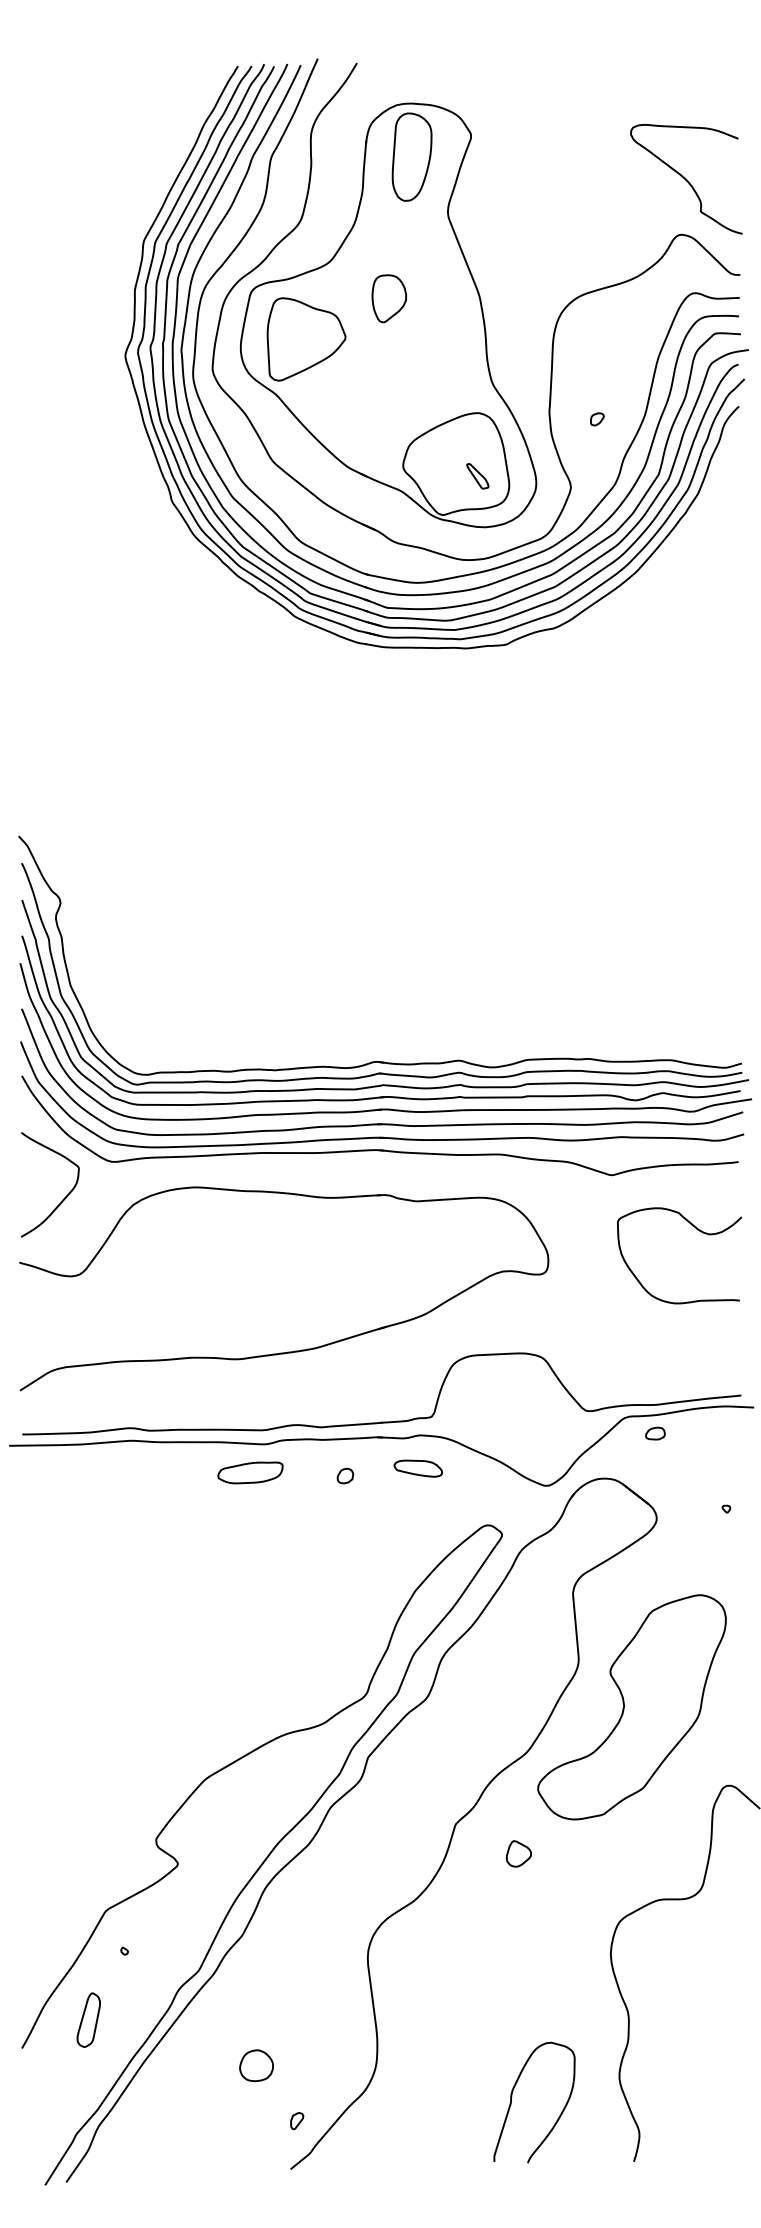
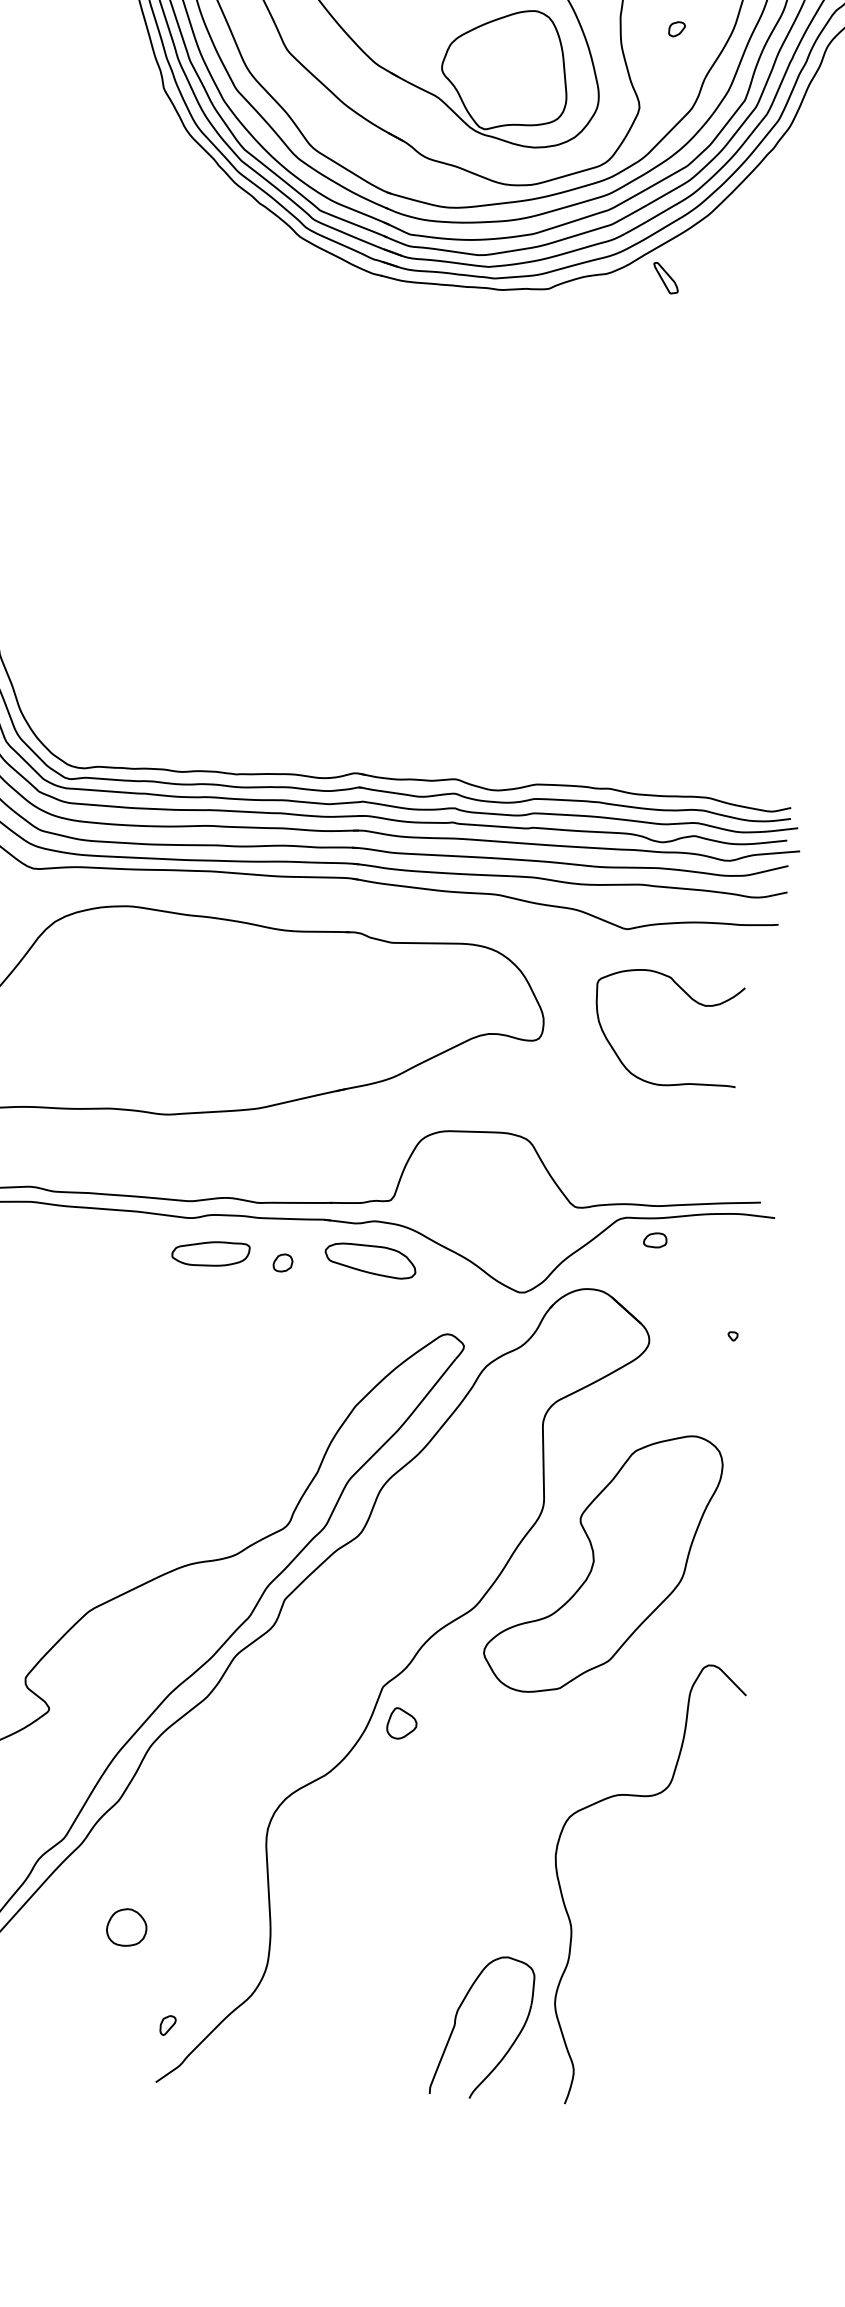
part: (477, 476) -> (665, 278), moved
curve: (697, 1230) -> (691, 1000), moved
part: (417, 1468) -> (369, 1260), size x1.6
part: (250, 1472) -> (210, 1253), moved
part: (518, 1853) -> (401, 1723), moved
part: (256, 2065) -> (126, 1927), moved
part: (512, 2097) -> (457, 2019), moved

